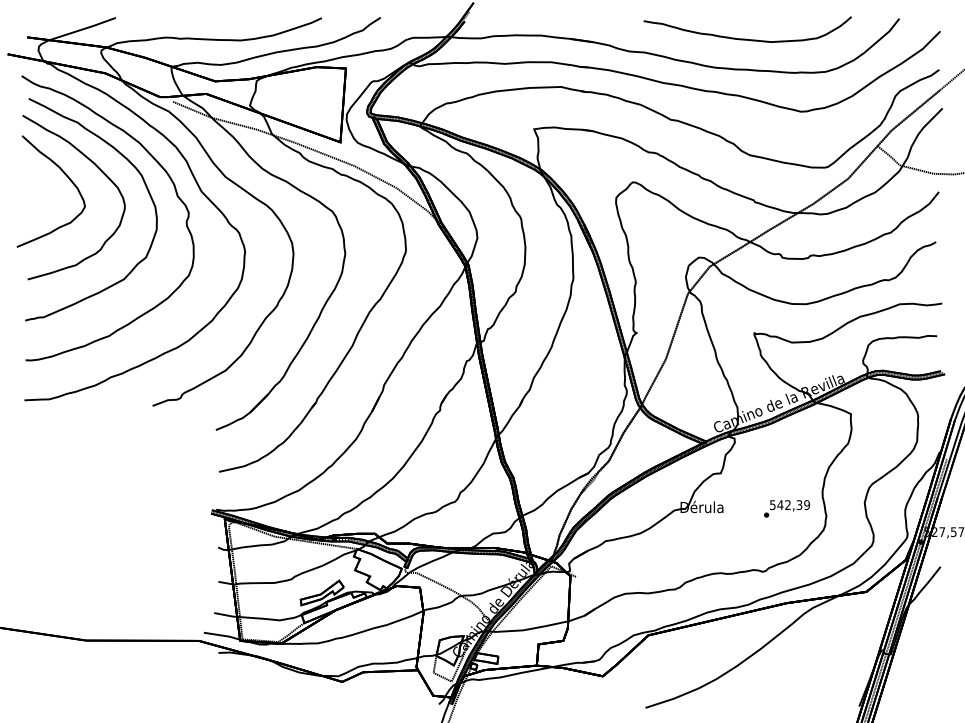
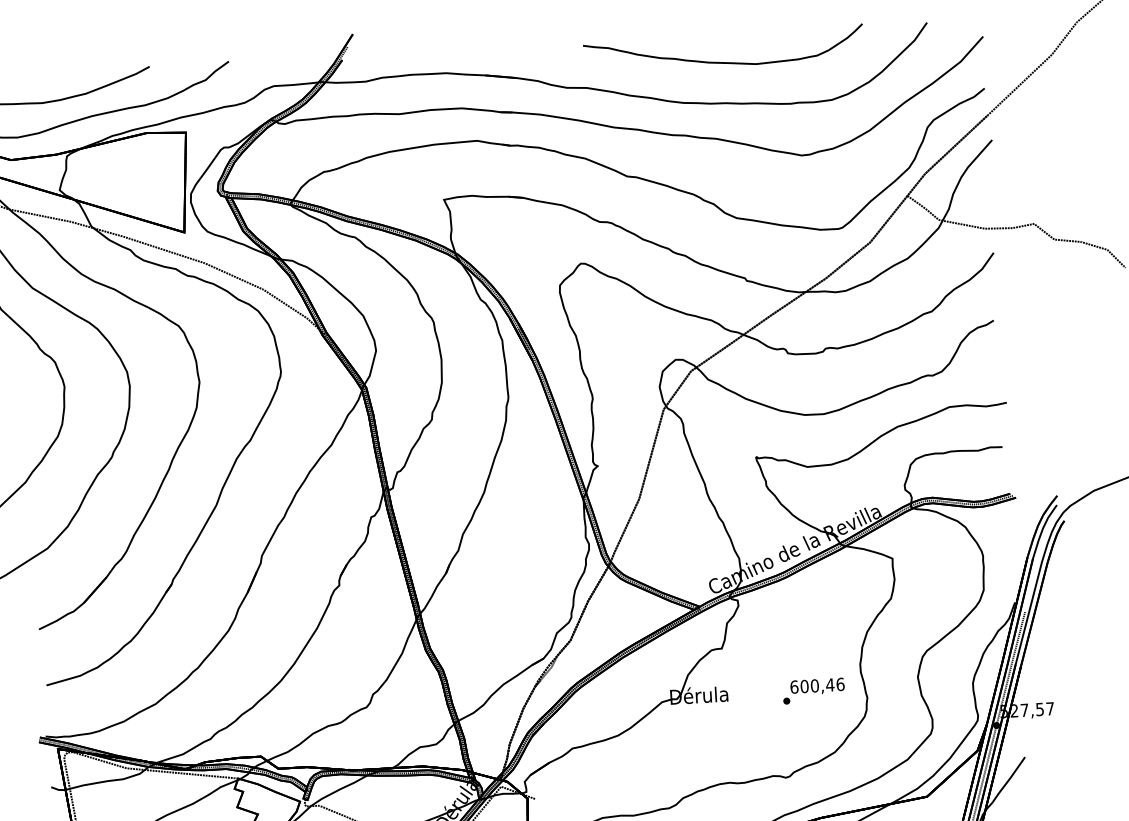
text: (790, 505) -> (818, 686), 542,39 -> 600,46

